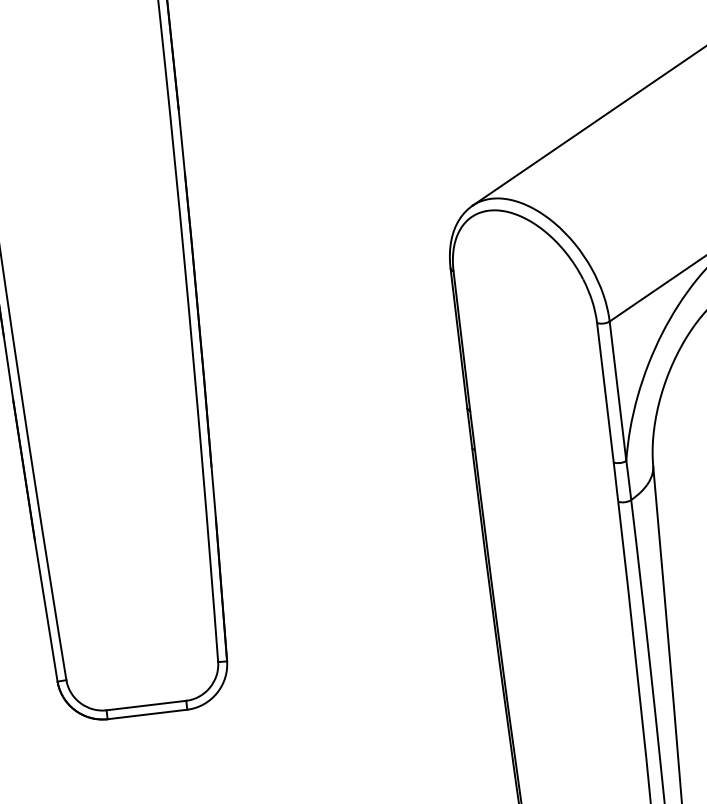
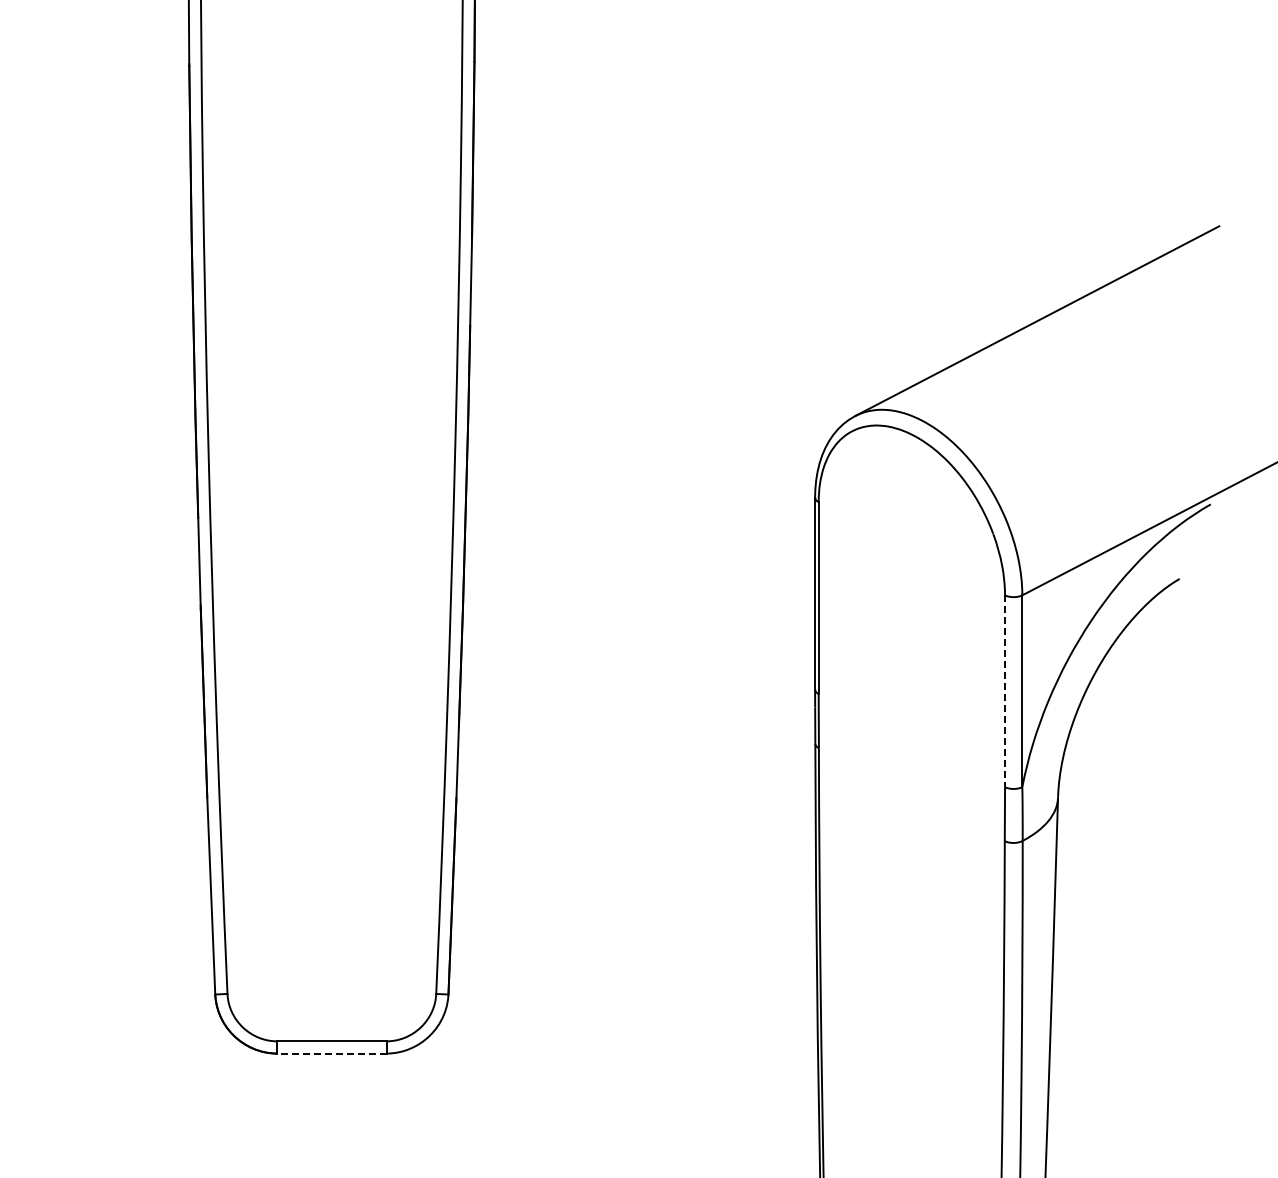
line: (605, 392) -> (1005, 691), solid -> dashed
line: (147, 714) -> (331, 1053), solid -> dashed

